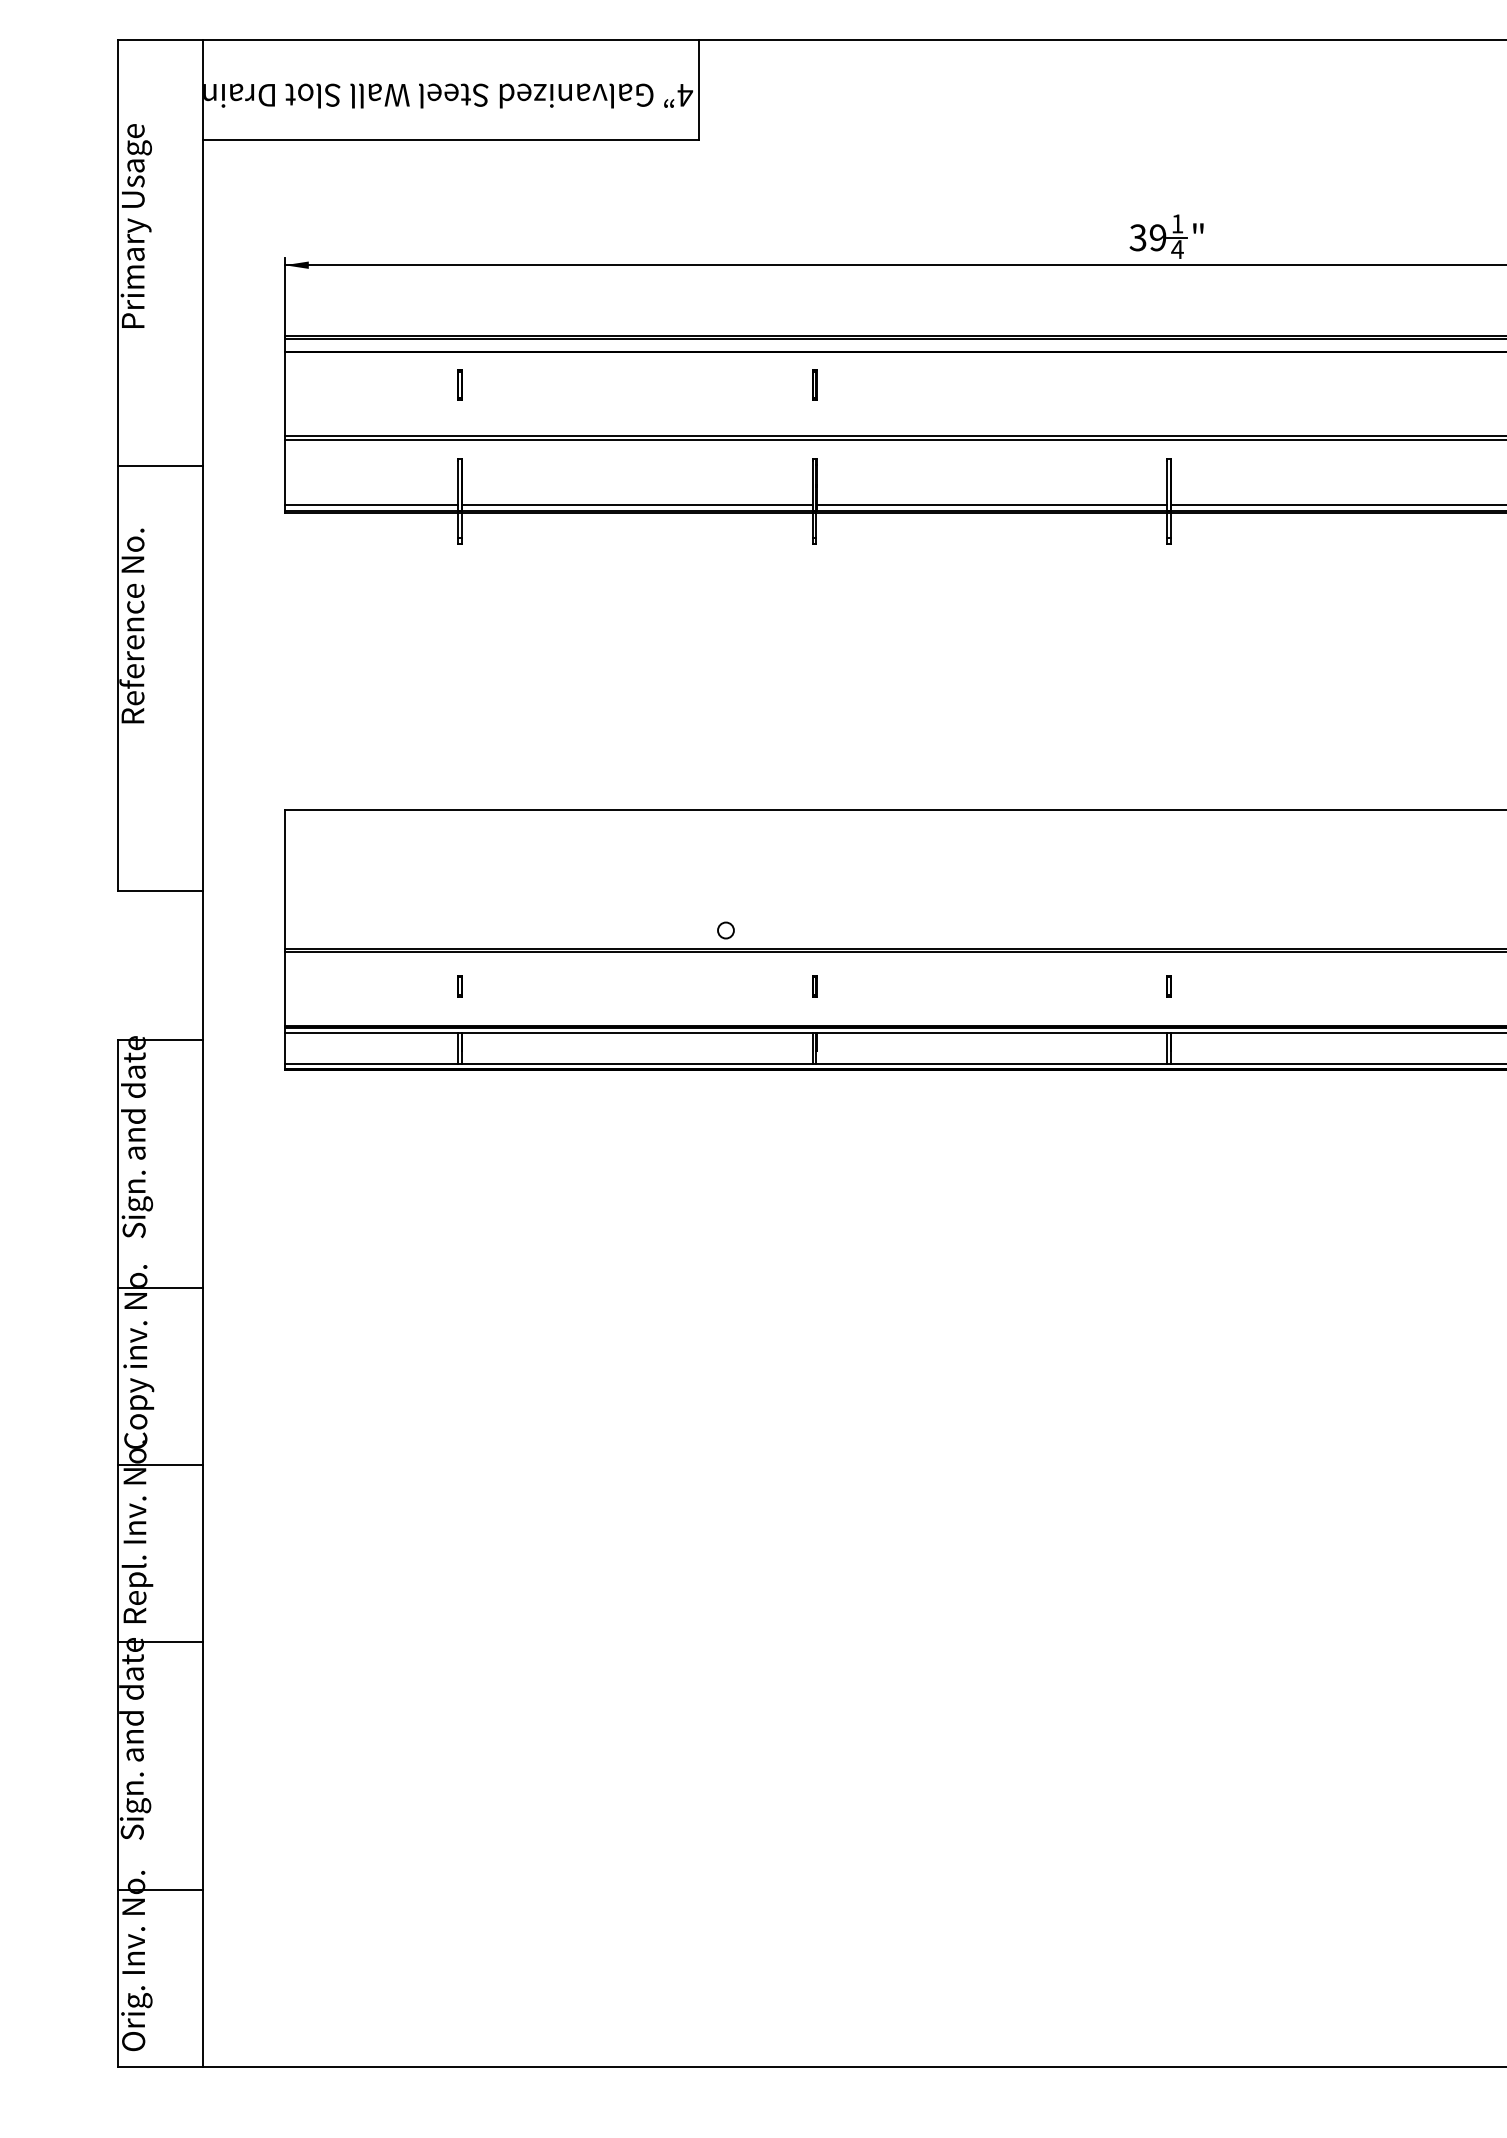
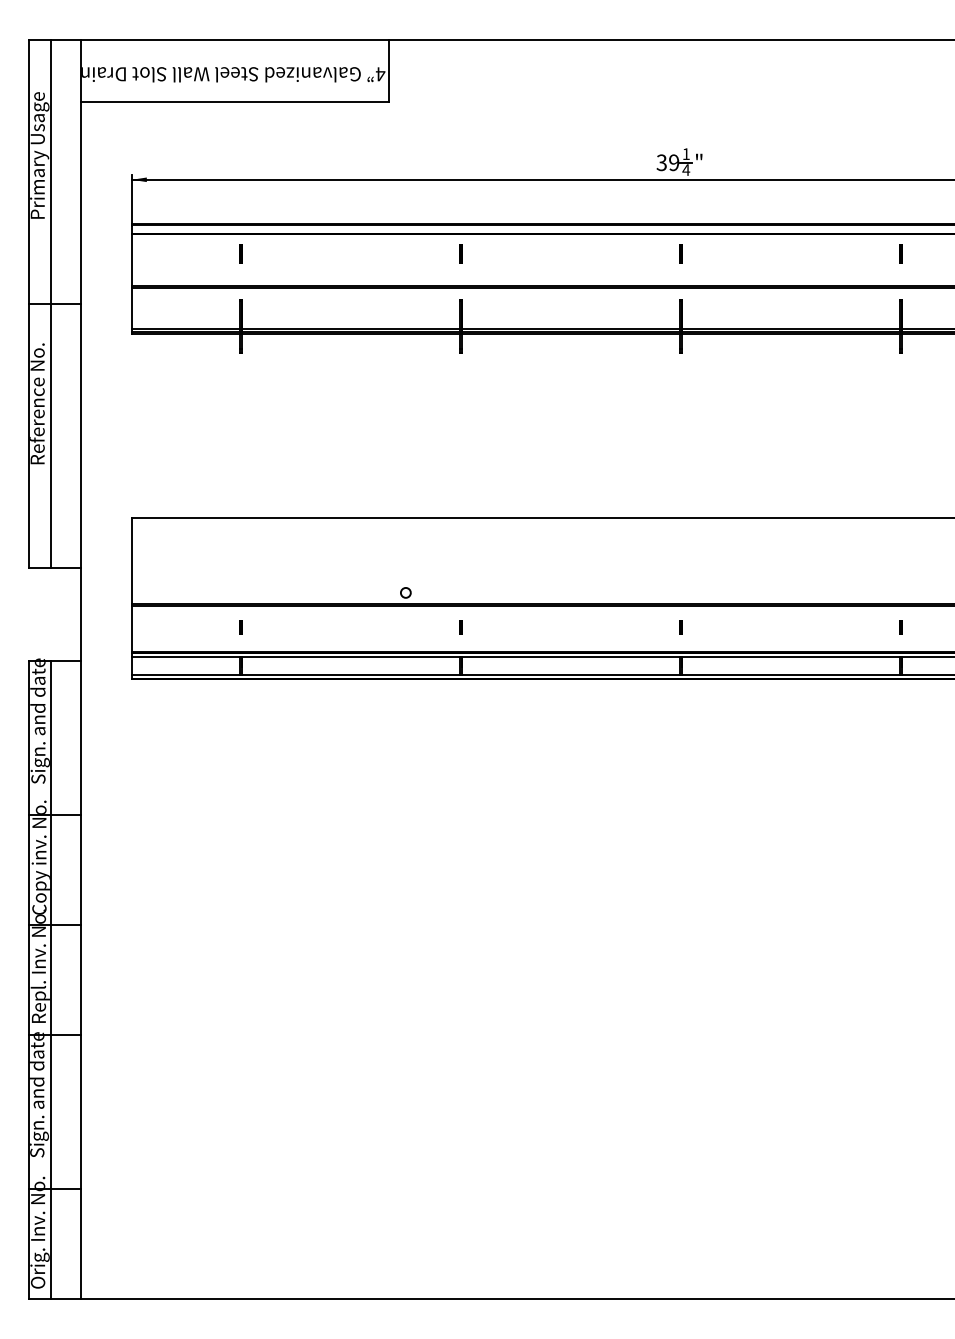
line: (1168, 383) -> (680, 253), added
line: (153, 466) -> (50, 304), added
line: (153, 1553) -> (50, 979), added

